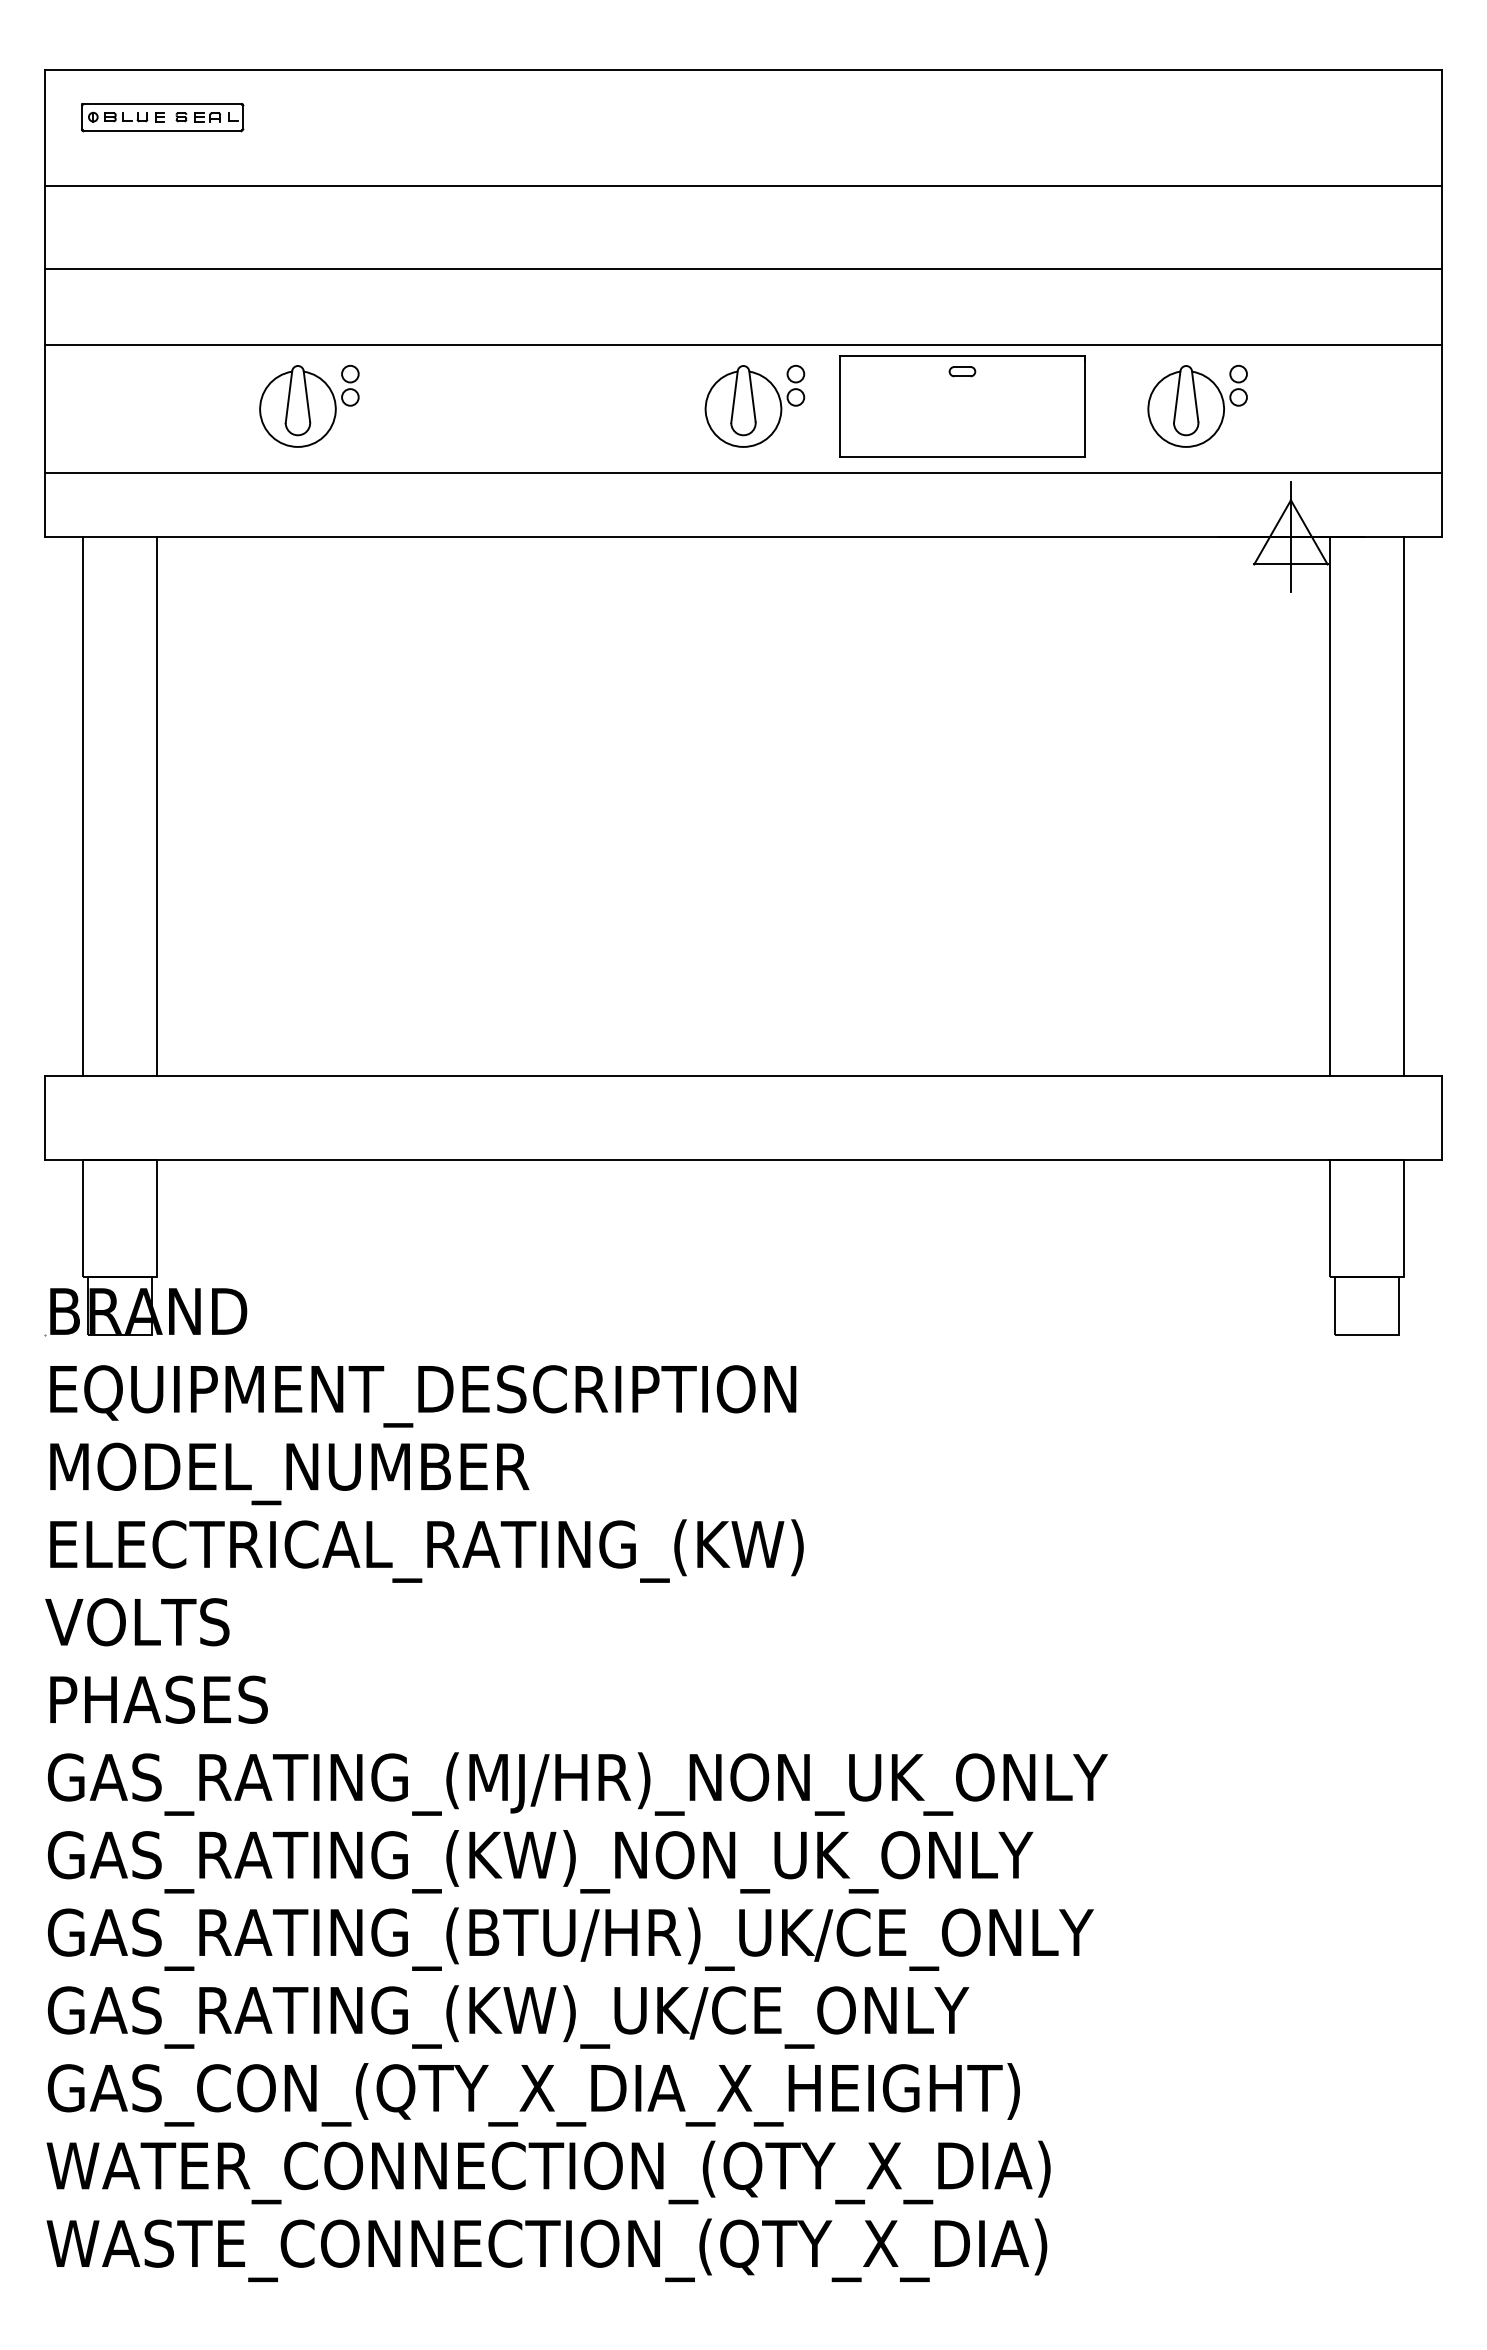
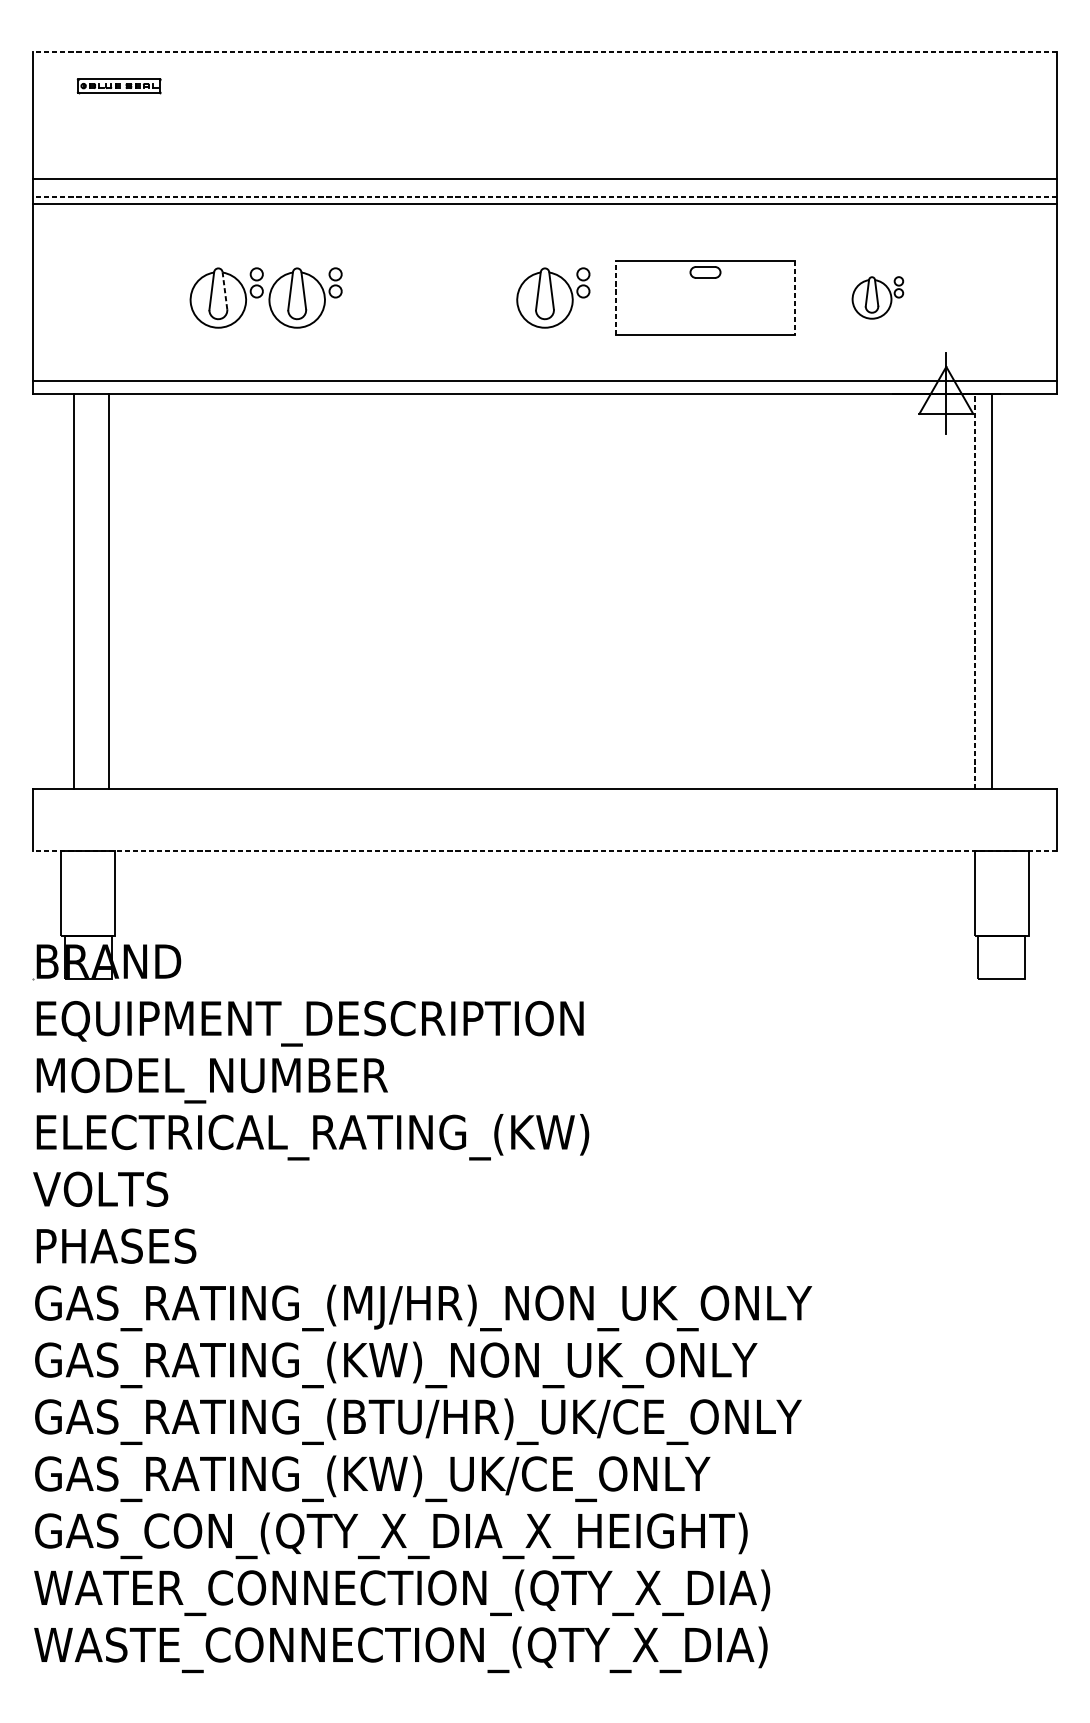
line: (743, 70) -> (545, 51), solid -> dashed
part: (162, 117) -> (119, 86), size x0.7
line: (743, 186) -> (545, 179), moved
line: (743, 269) -> (545, 197), solid -> dashed
line: (743, 344) -> (545, 203), moved
part: (962, 371) -> (705, 272), size x1.6
line: (306, 396) -> (224, 290), solid -> dashed
part: (1197, 405) -> (877, 297), size x0.7
part: (416, 406) -> (305, 298), added
line: (840, 406) -> (616, 298), solid -> dashed
line: (1084, 406) -> (794, 298), solid -> dashed
line: (743, 472) -> (545, 380), moved
line: (83, 805) -> (108, 590), moved
line: (157, 805) -> (74, 590), moved
line: (1329, 805) -> (974, 590), solid -> dashed
line: (1403, 805) -> (992, 590), moved
line: (743, 1160) -> (545, 850), solid -> dashed

